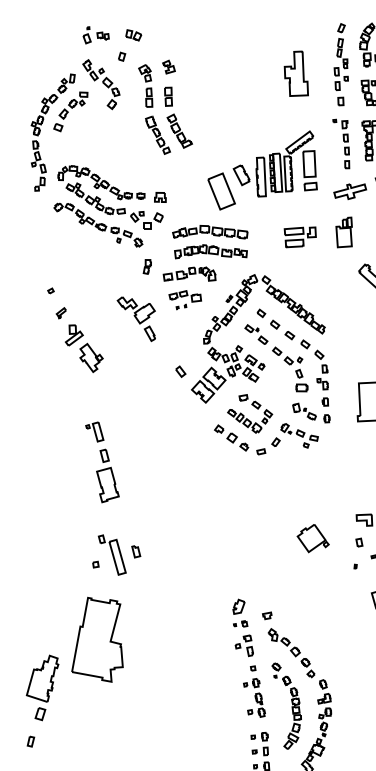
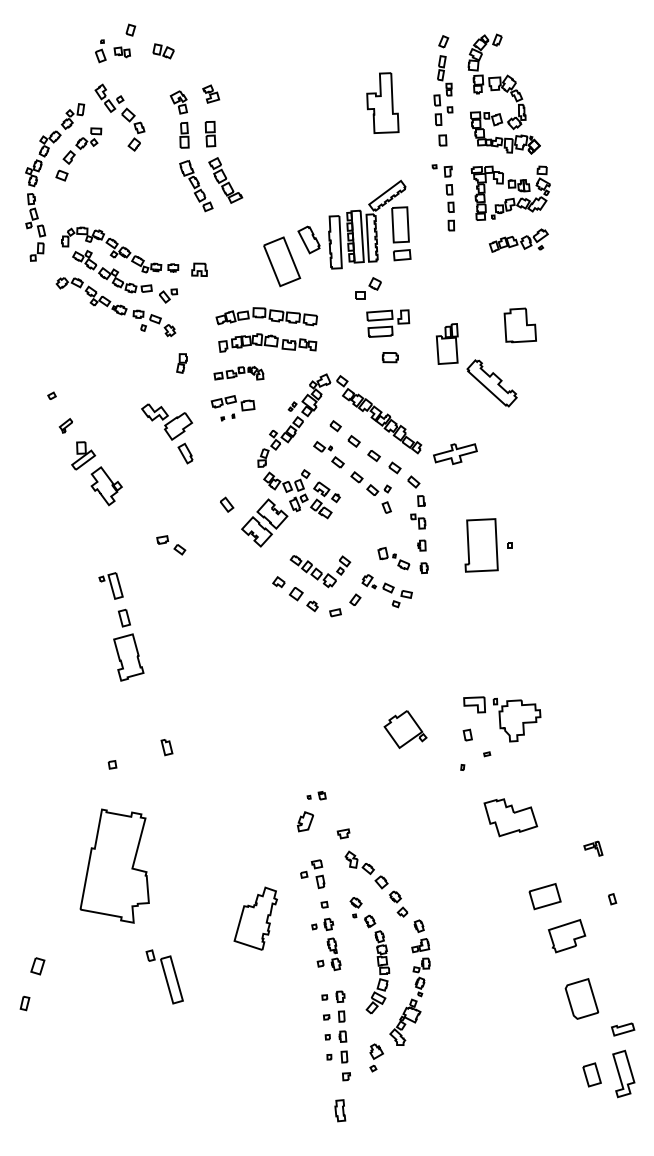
part: (121, 56) -> (130, 29), moved
part: (350, 192) -> (455, 454), moved
part: (153, 220) -> (368, 288), moved
part: (343, 232) -> (446, 343), moved
part: (189, 274) -> (238, 373), size x0.7
part: (301, 387) -> (389, 357), moved
part: (250, 401) -> (171, 545), moved
part: (112, 554) -> (164, 976), moved
part: (240, 623) -> (316, 795), moved
part: (42, 678) -> (255, 918), moved

